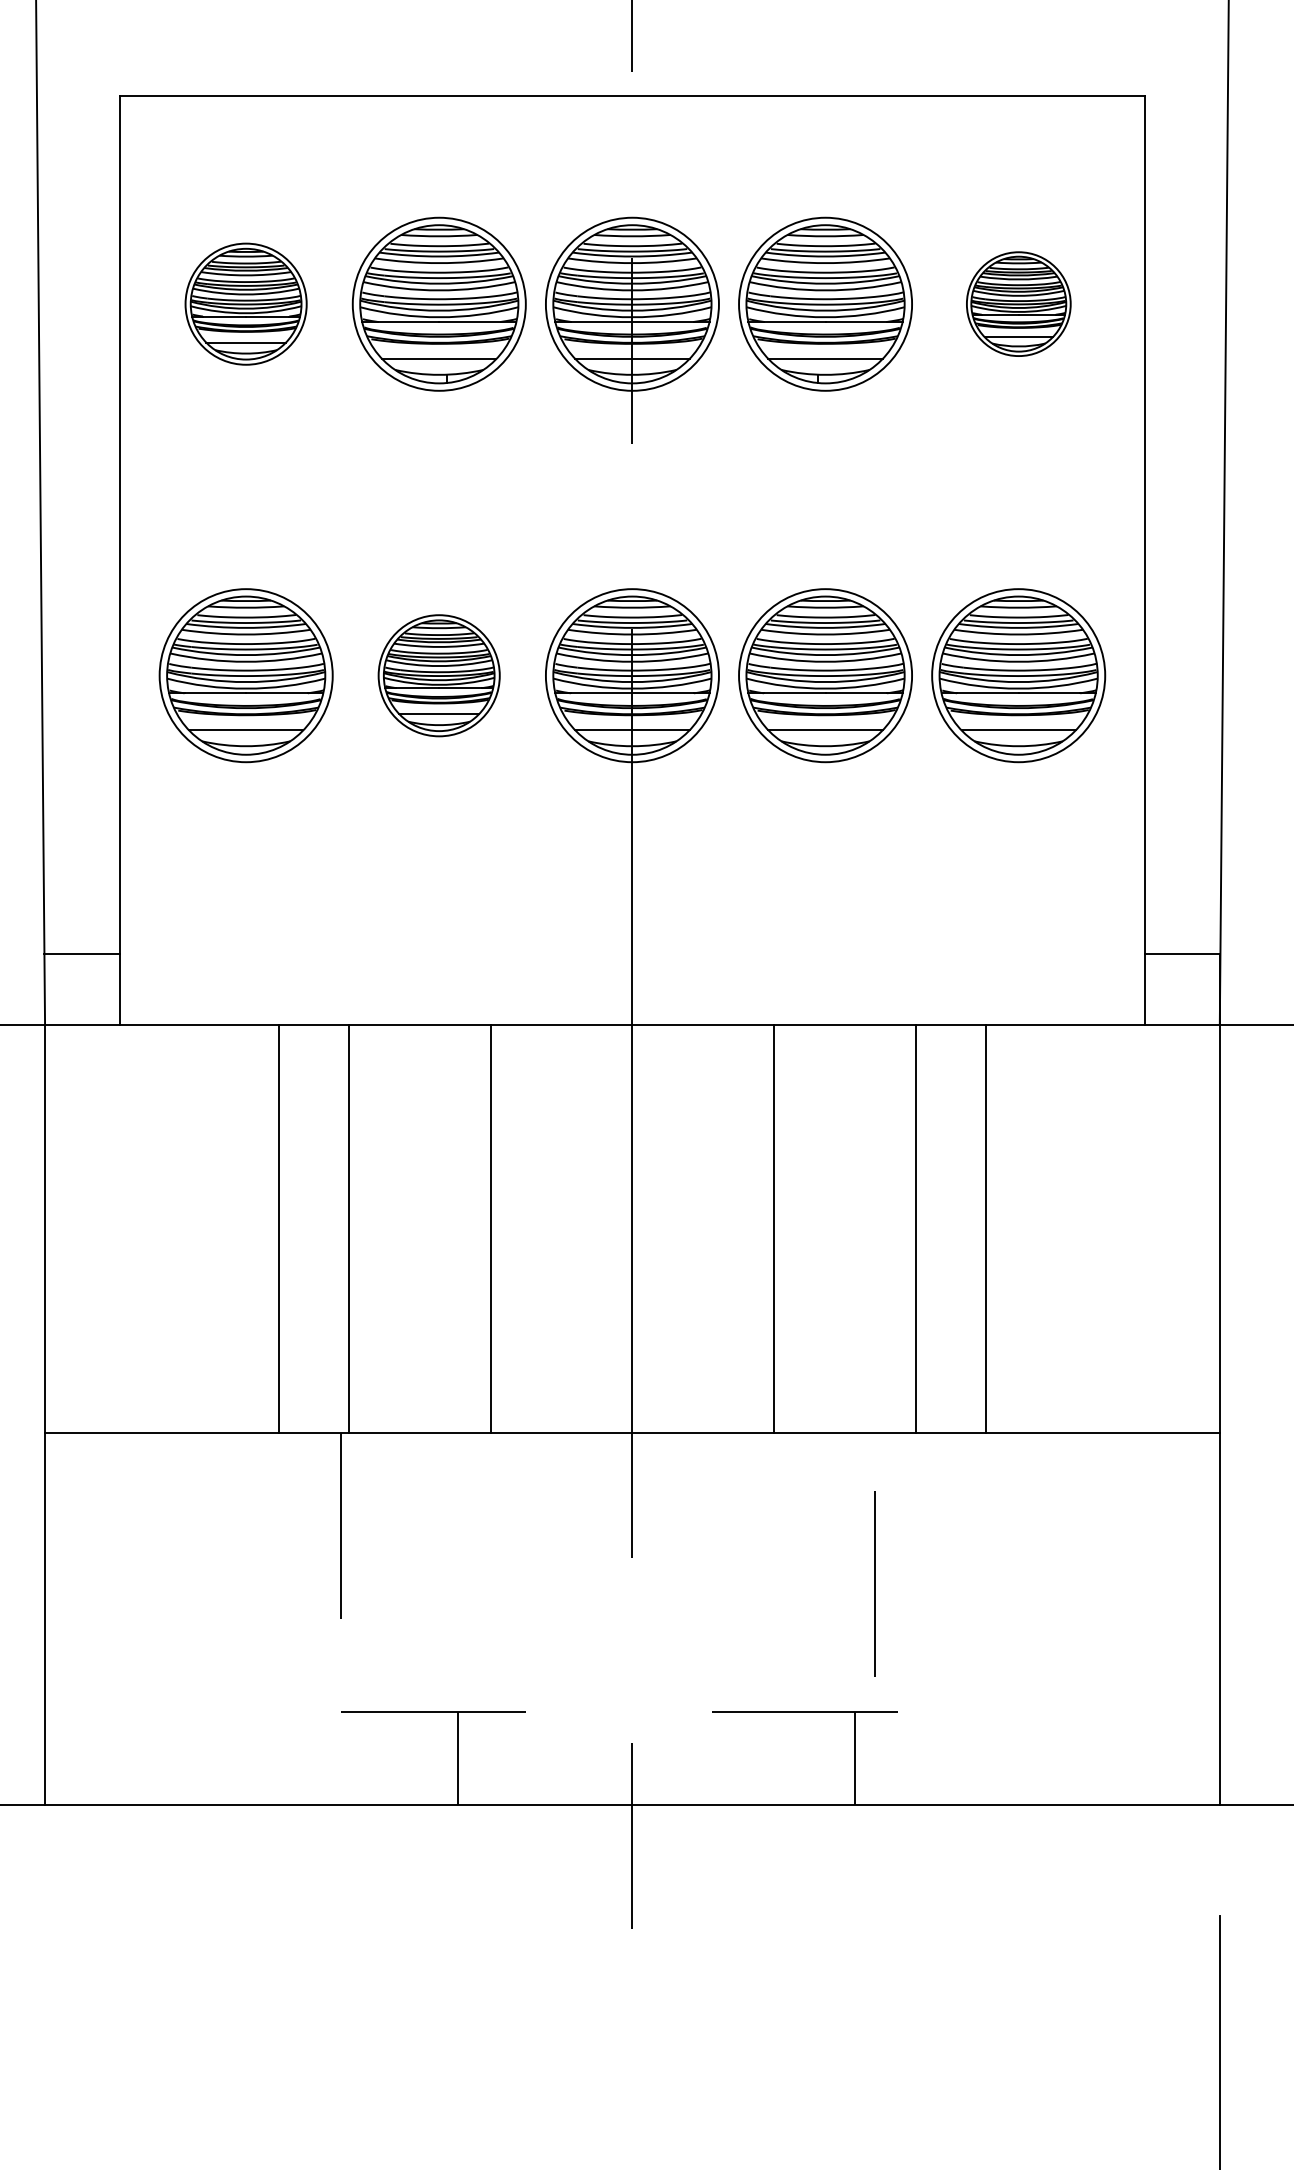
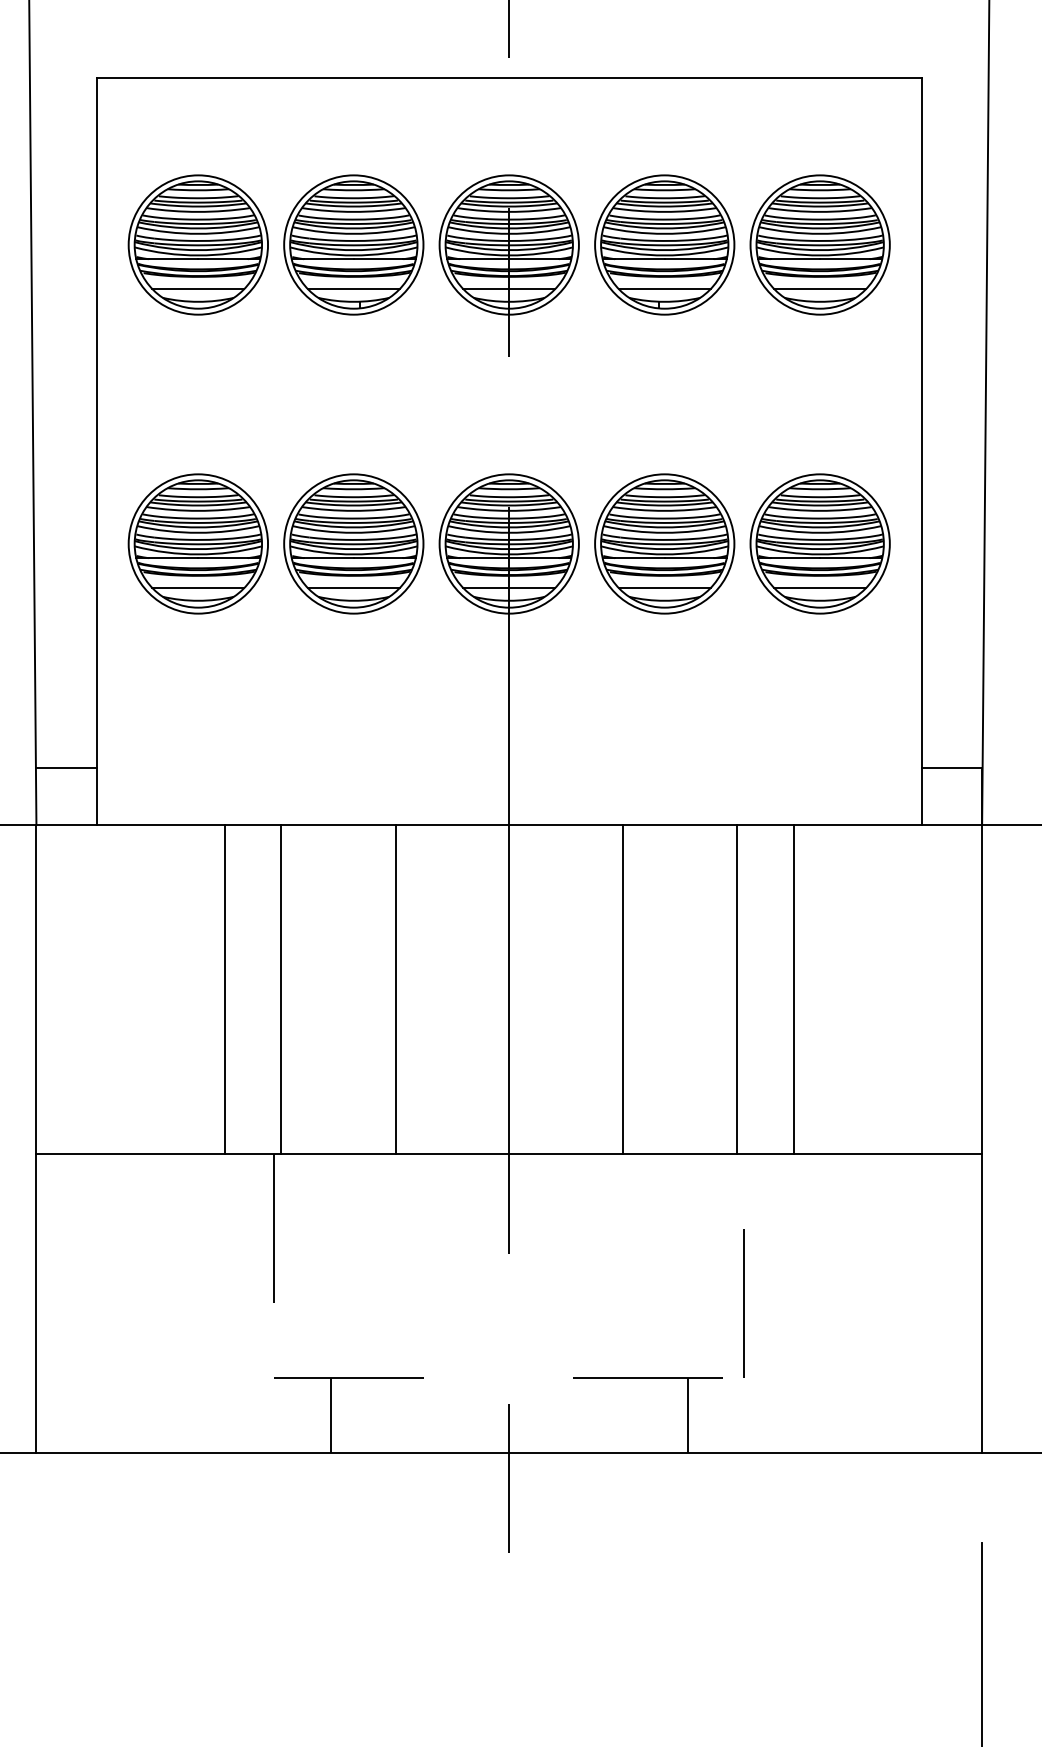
part: (245, 303) -> (197, 244), size x1.43
part: (1018, 303) -> (820, 244), size x1.67
part: (438, 675) -> (353, 543), size x1.43
line: (874, 1583) -> (743, 1302), moved
line: (458, 1757) -> (330, 1414), moved

